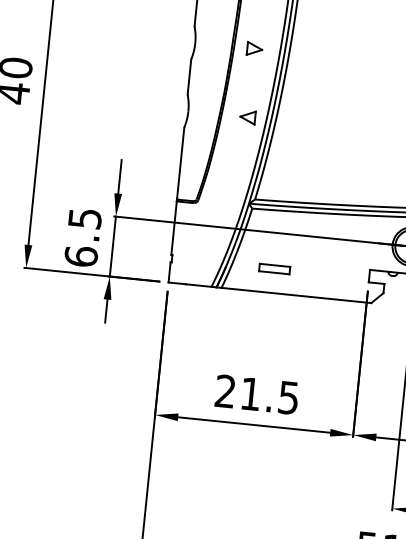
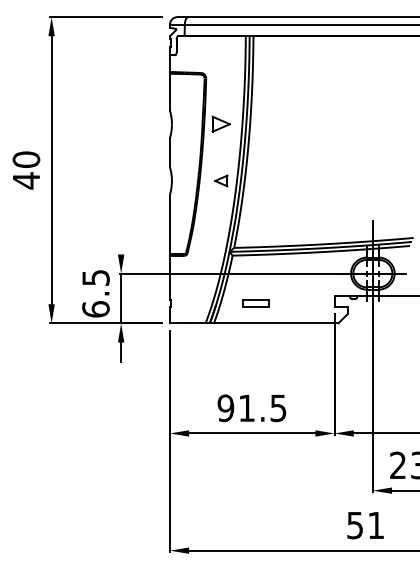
part: (254, 49) -> (221, 124), size x1.4
line: (120, 176) -> (121, 240), removed
text: (225, 391) -> (225, 408), 21.5 -> 91.5

